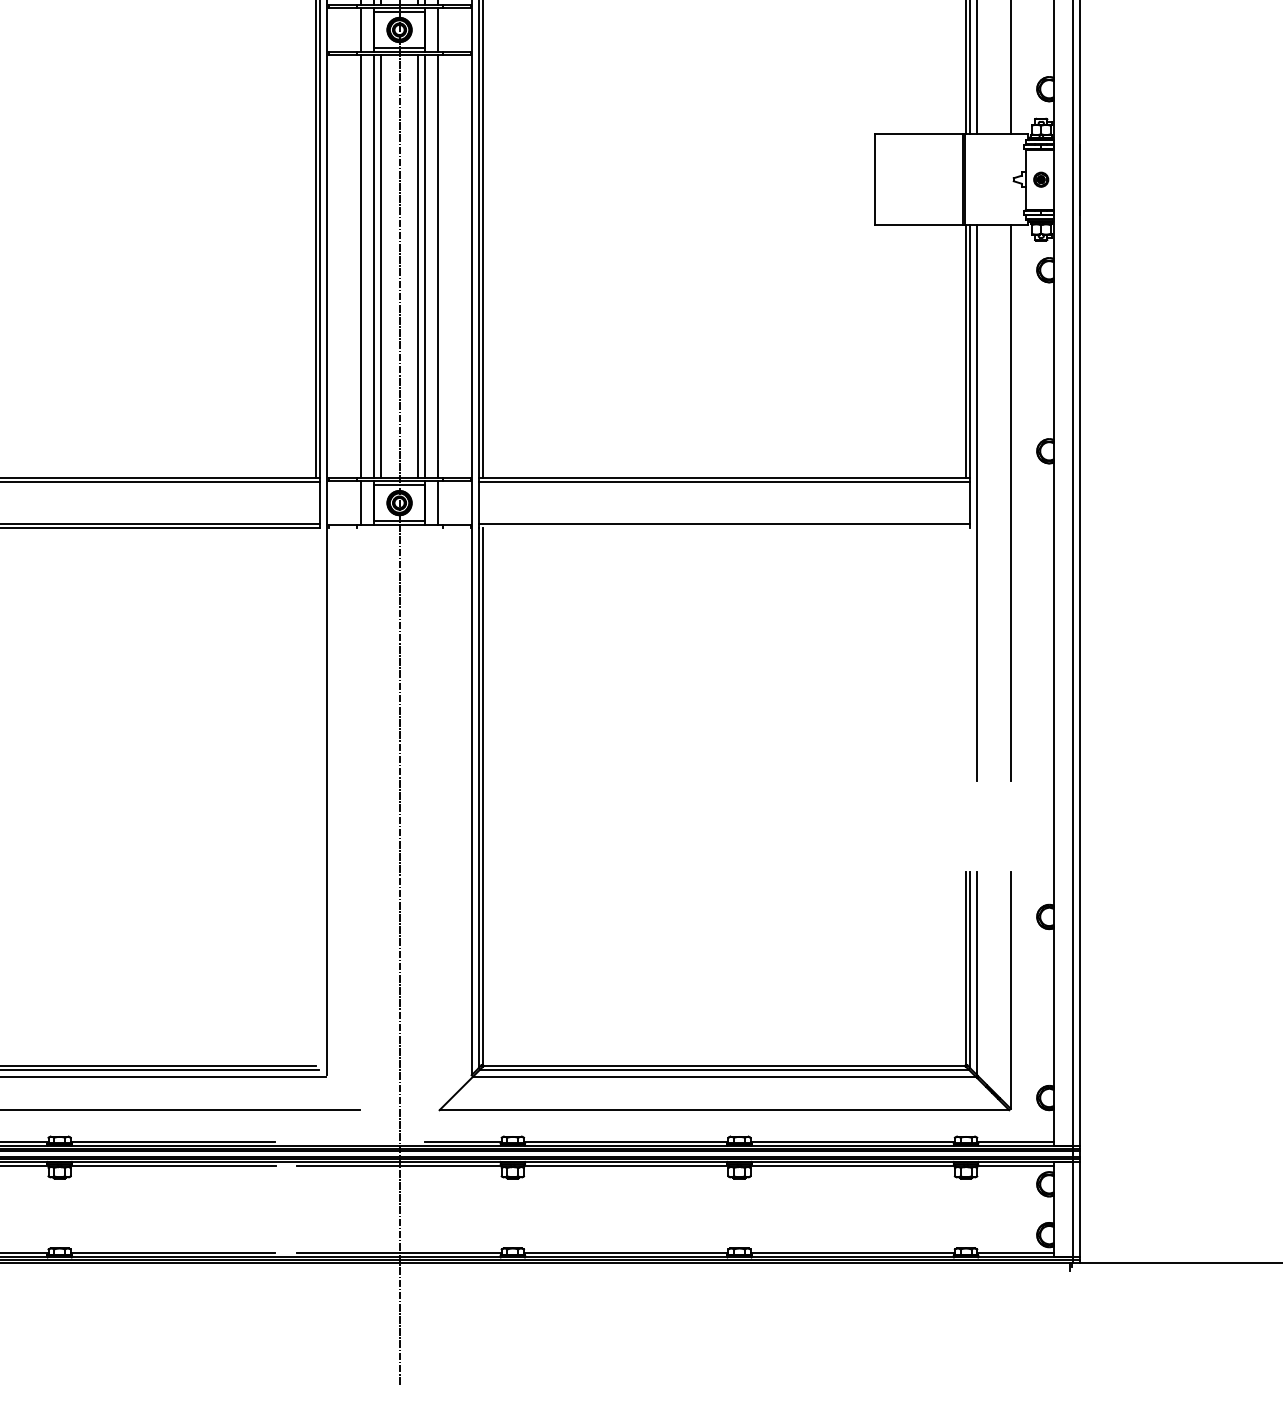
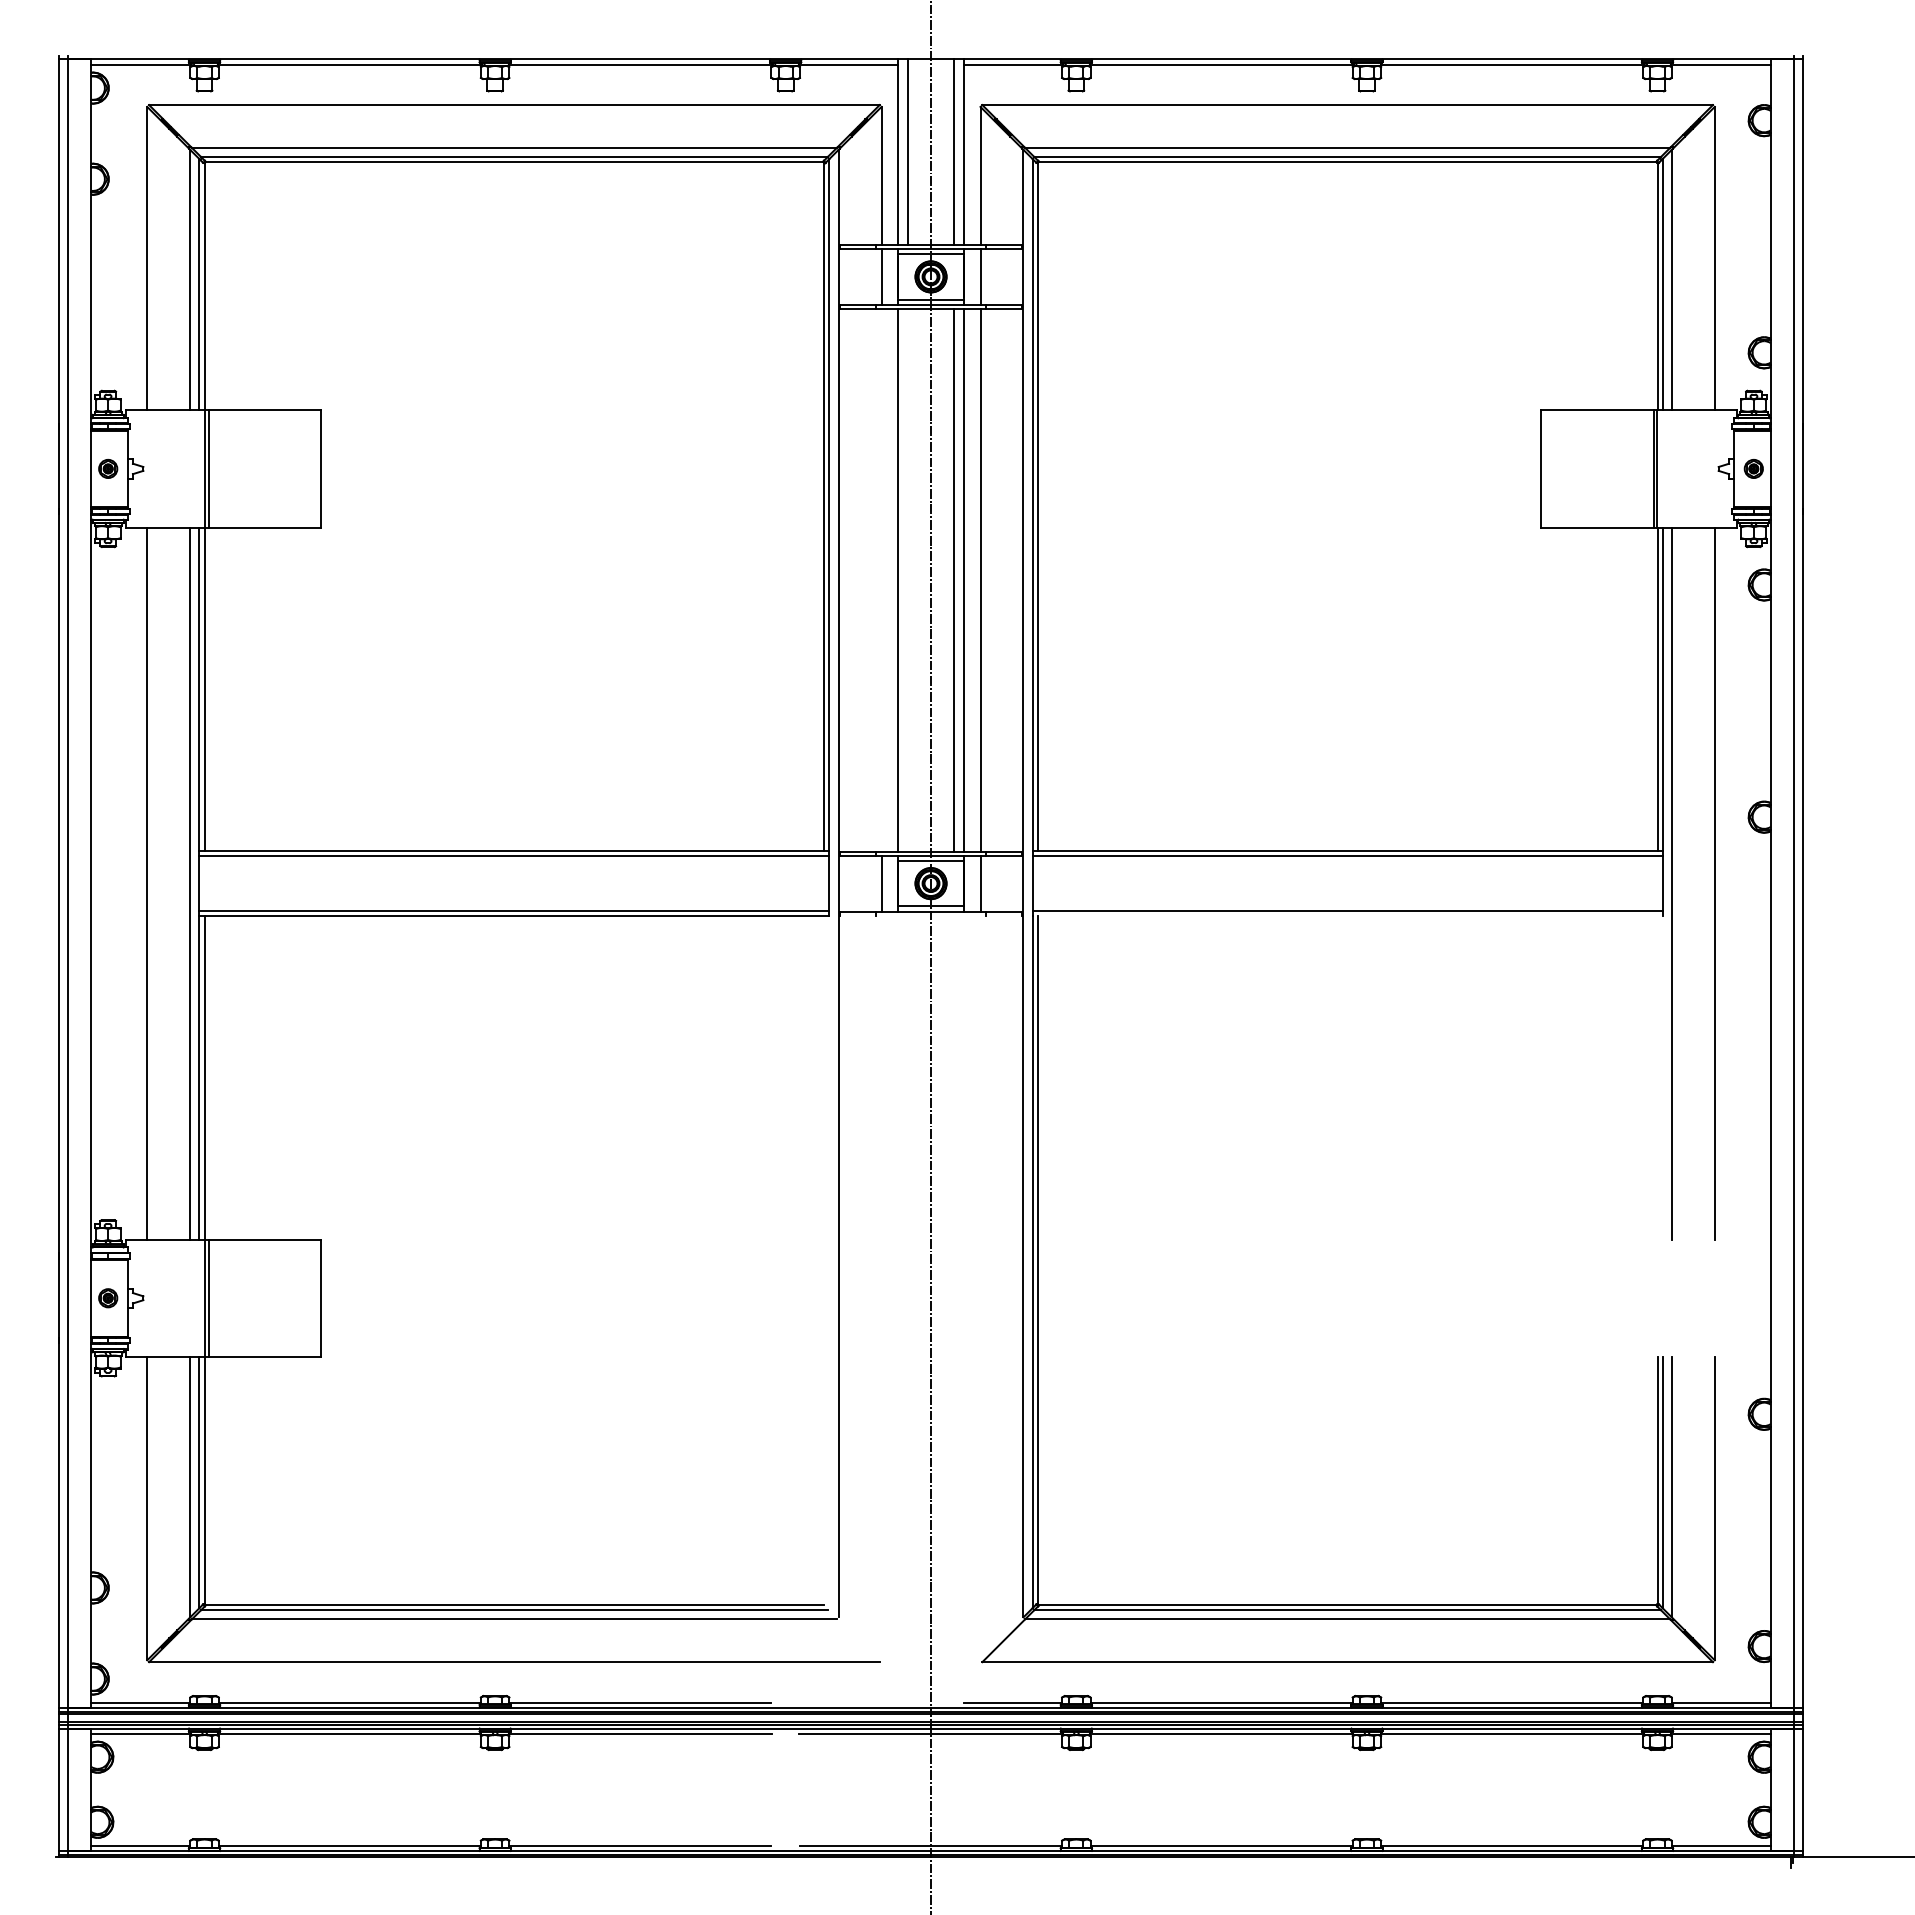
line: (360, 265) -> (881, 579), removed
line: (381, 265) -> (907, 579), removed

